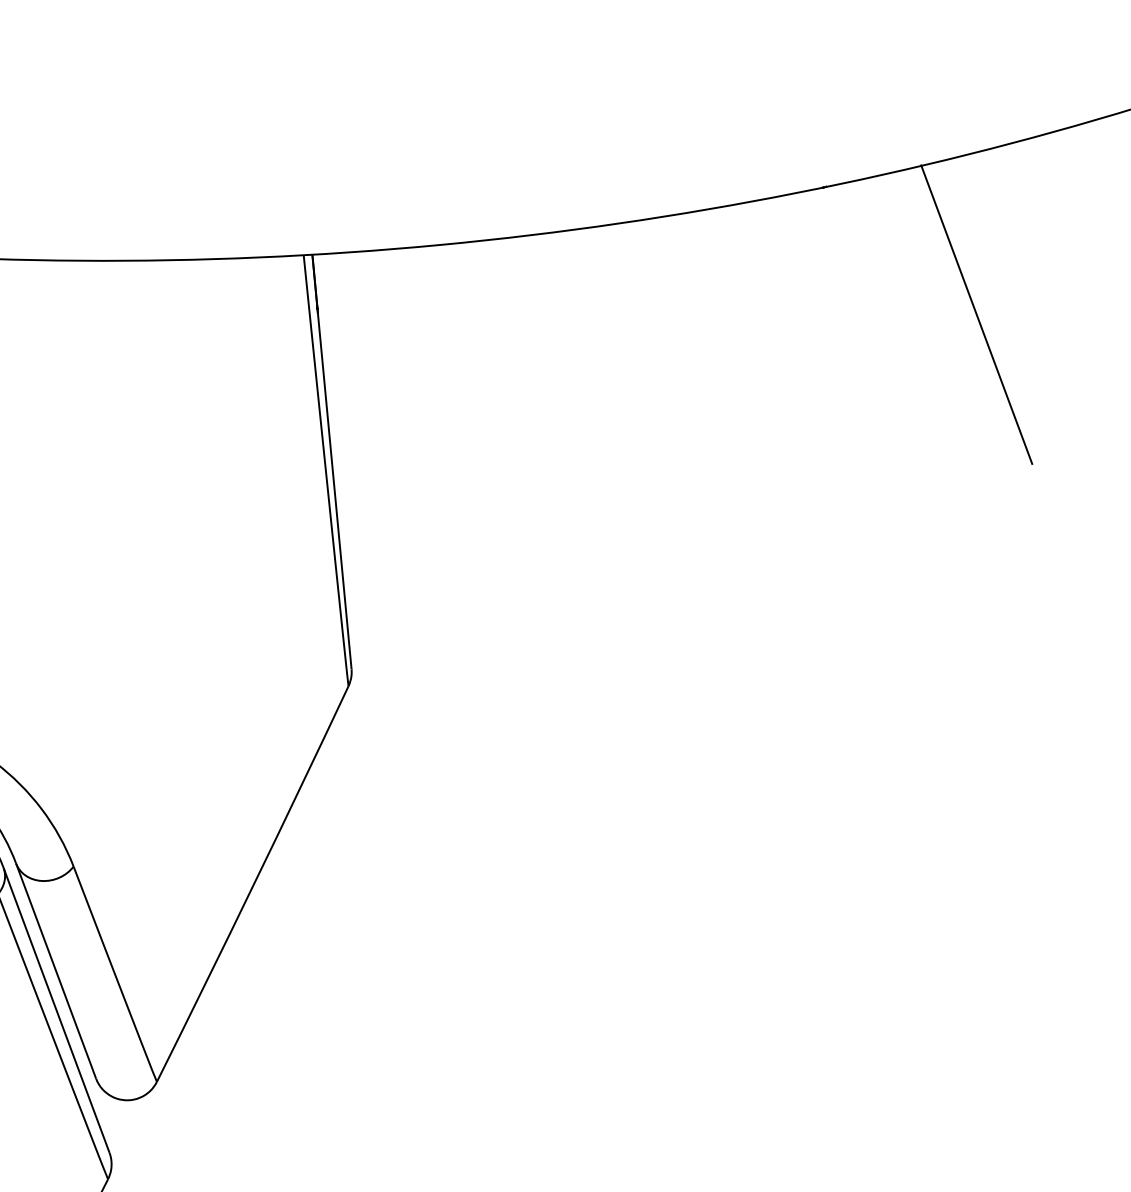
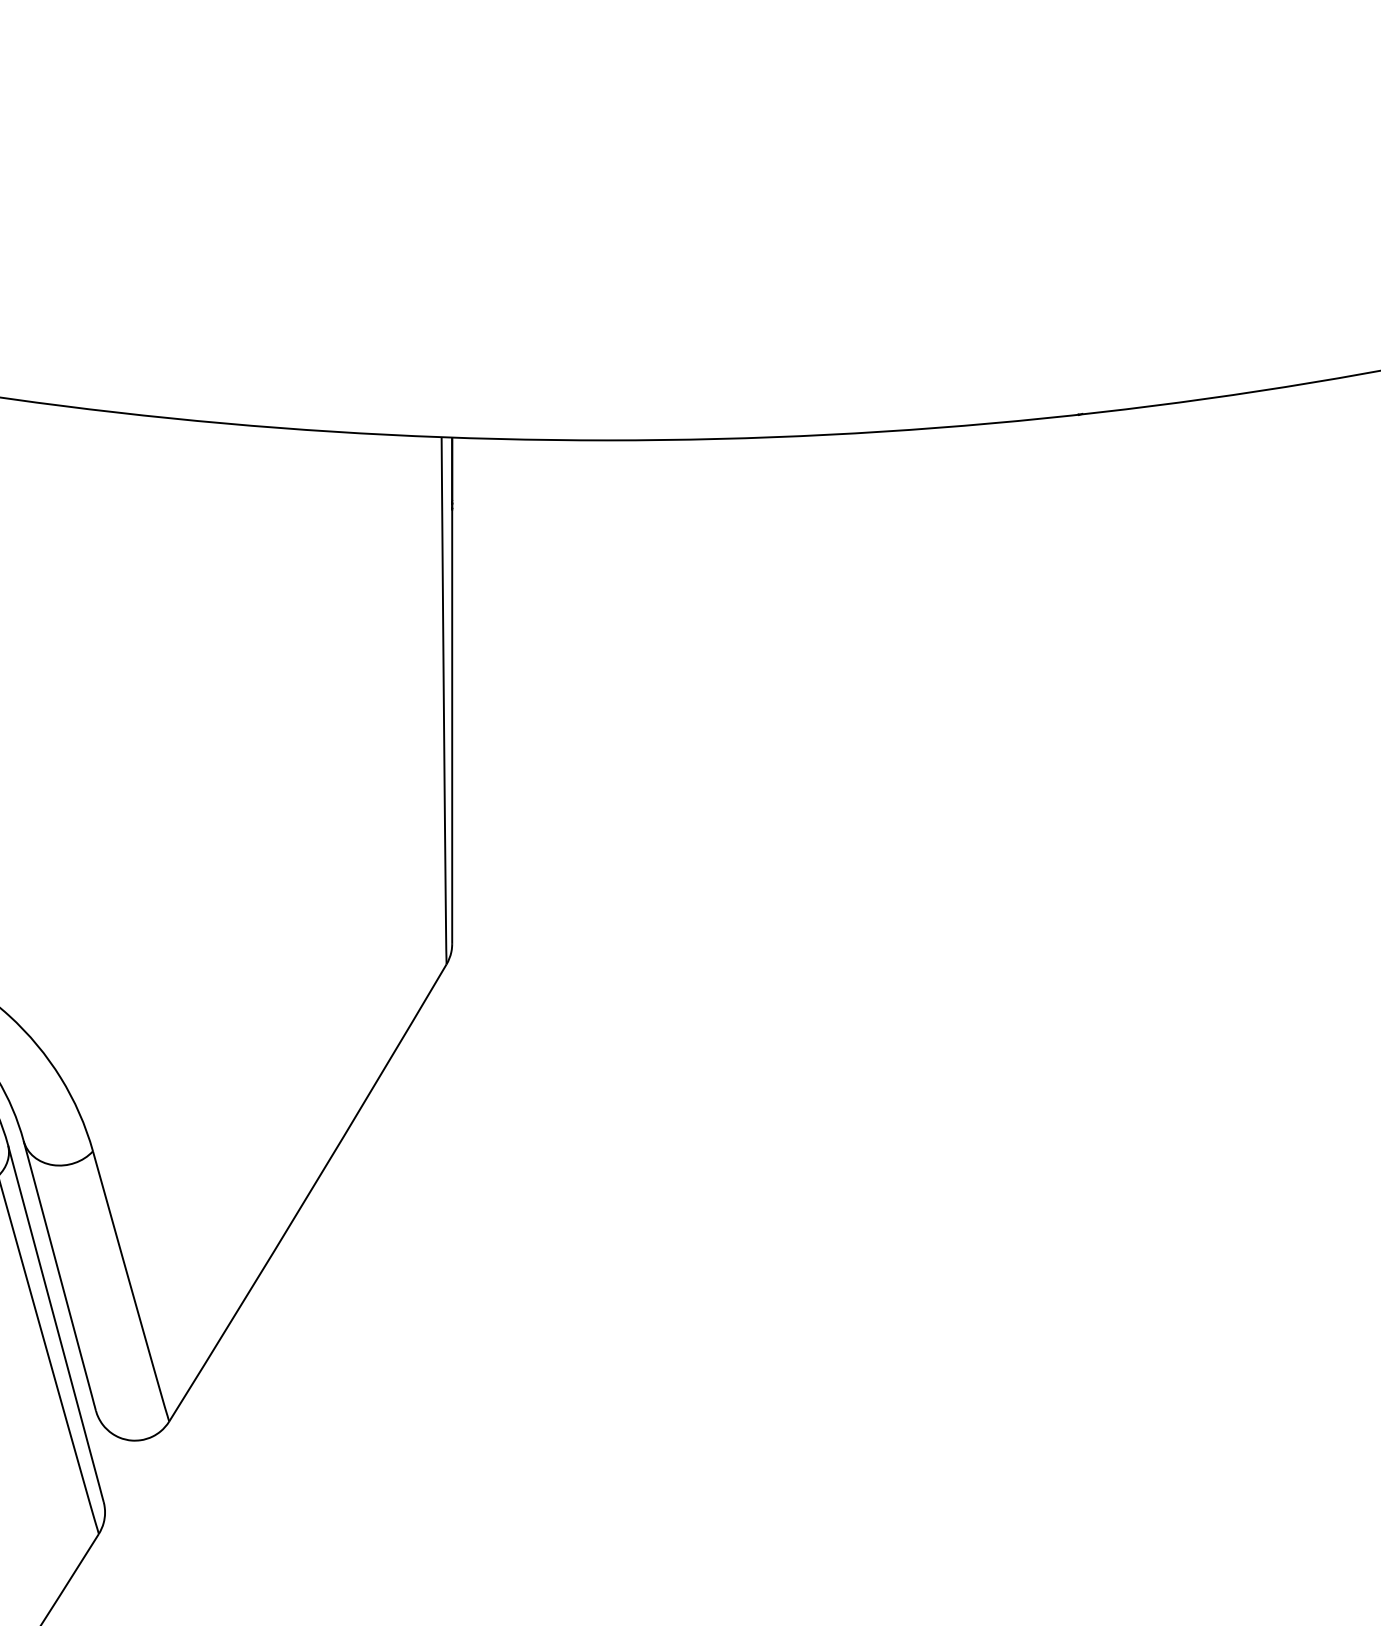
line: (976, 314) -> (1249, 586), removed

